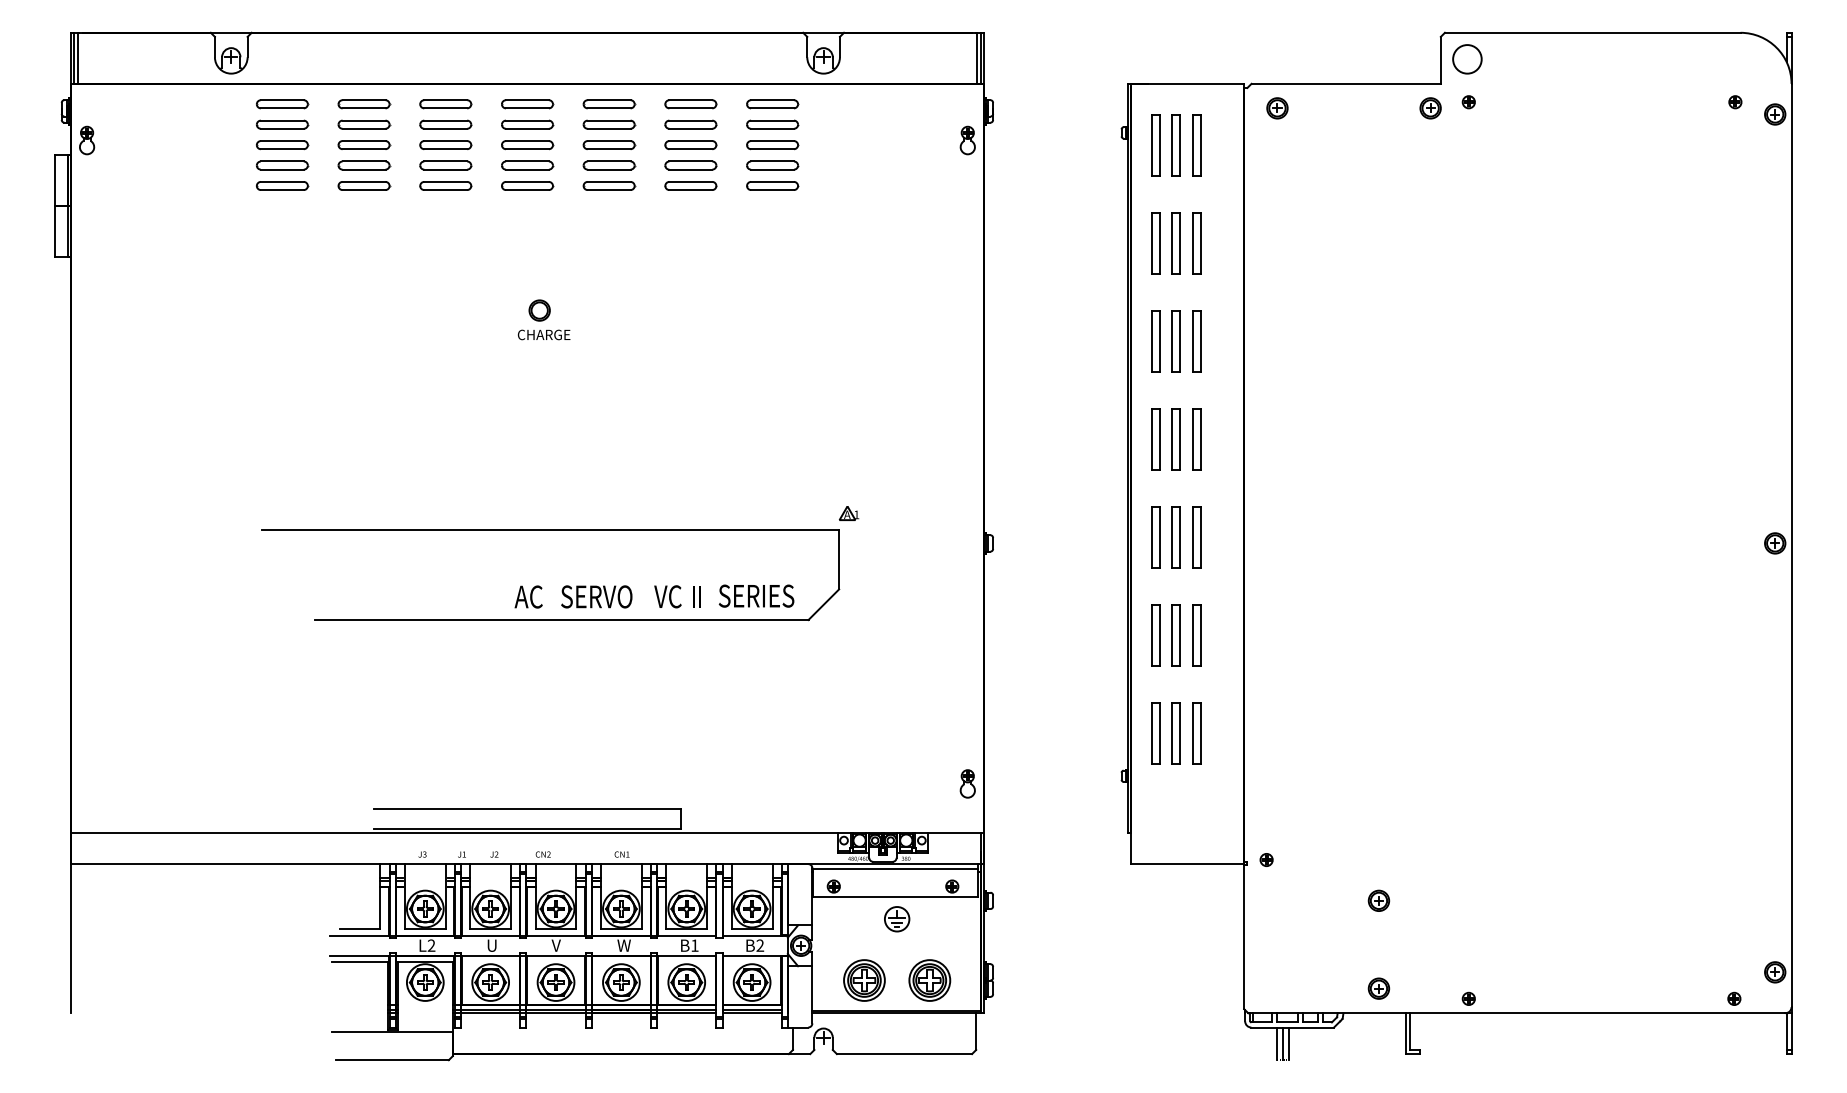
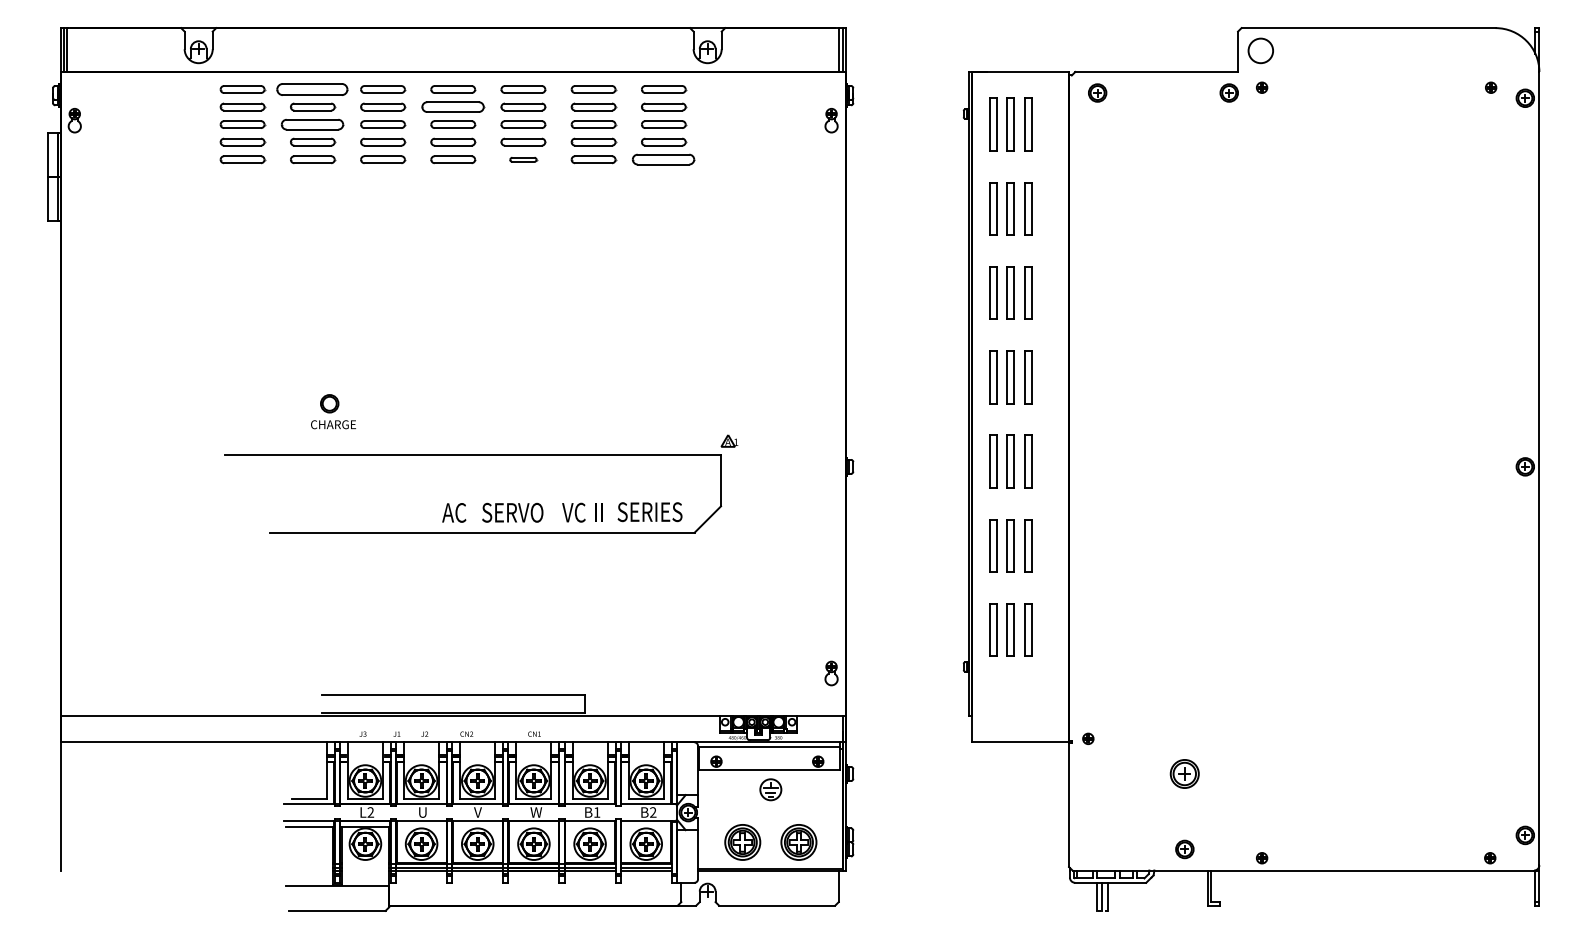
part: (364, 104) -> (313, 89), size x1.6
part: (527, 124) -> (453, 106), size x1.4
part: (364, 144) -> (313, 124), size x1.4
part: (609, 185) -> (523, 159), size x0.6
part: (773, 185) -> (664, 159), size x1.4
part: (544, 319) -> (333, 411), moved
part: (1378, 900) -> (1184, 773), size x1.6

